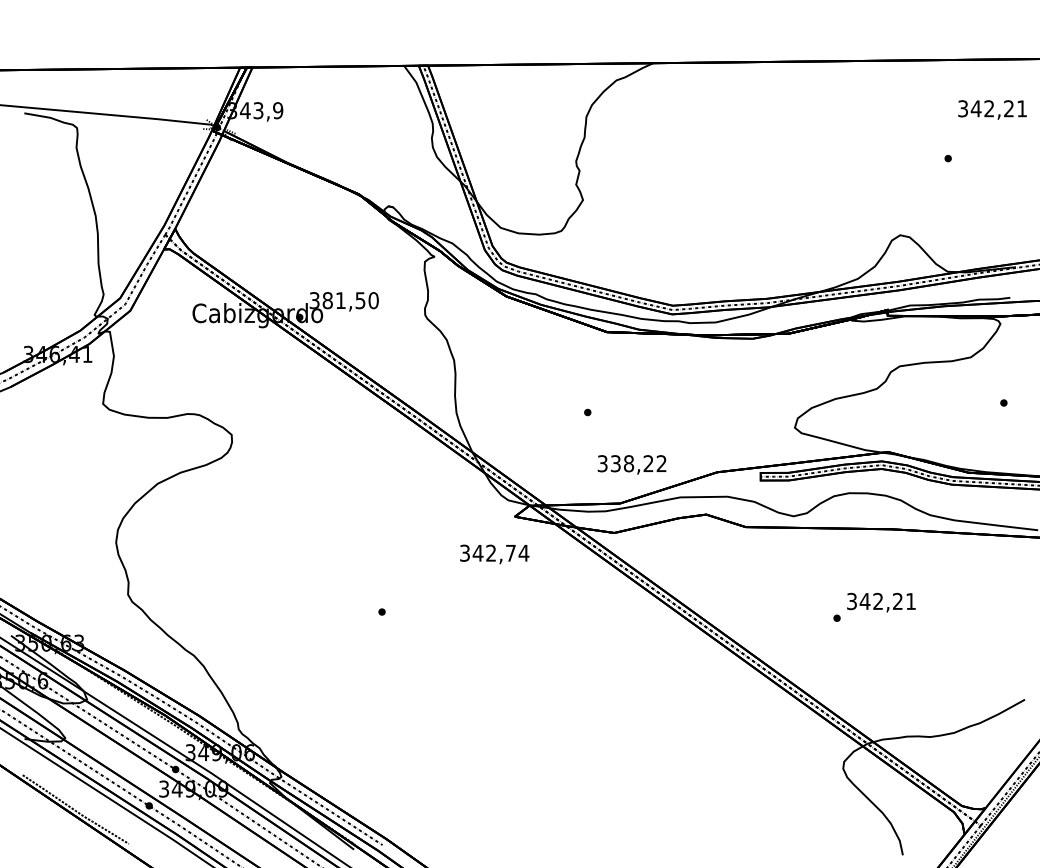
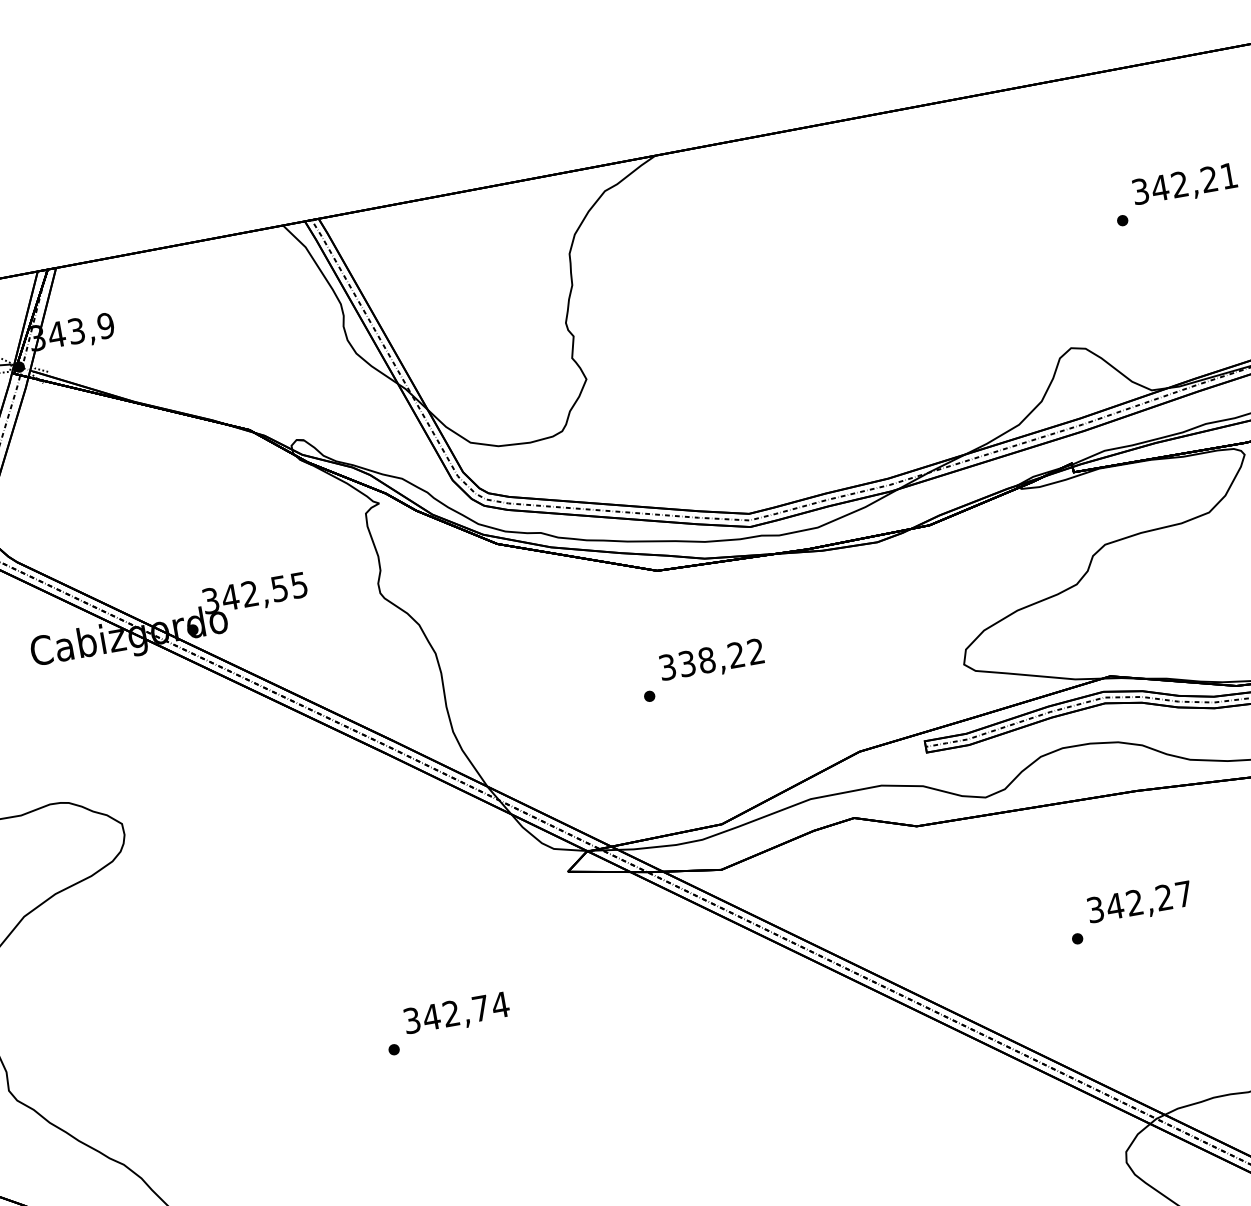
text: (992, 109) -> (1184, 184), moved
text: (350, 300) -> (264, 591), 381,50 -> 342,55
text: (631, 464) -> (710, 660), moved
text: (494, 554) -> (456, 1014), moved
text: (910, 601) -> (1183, 894), 342,21 -> 342,27

